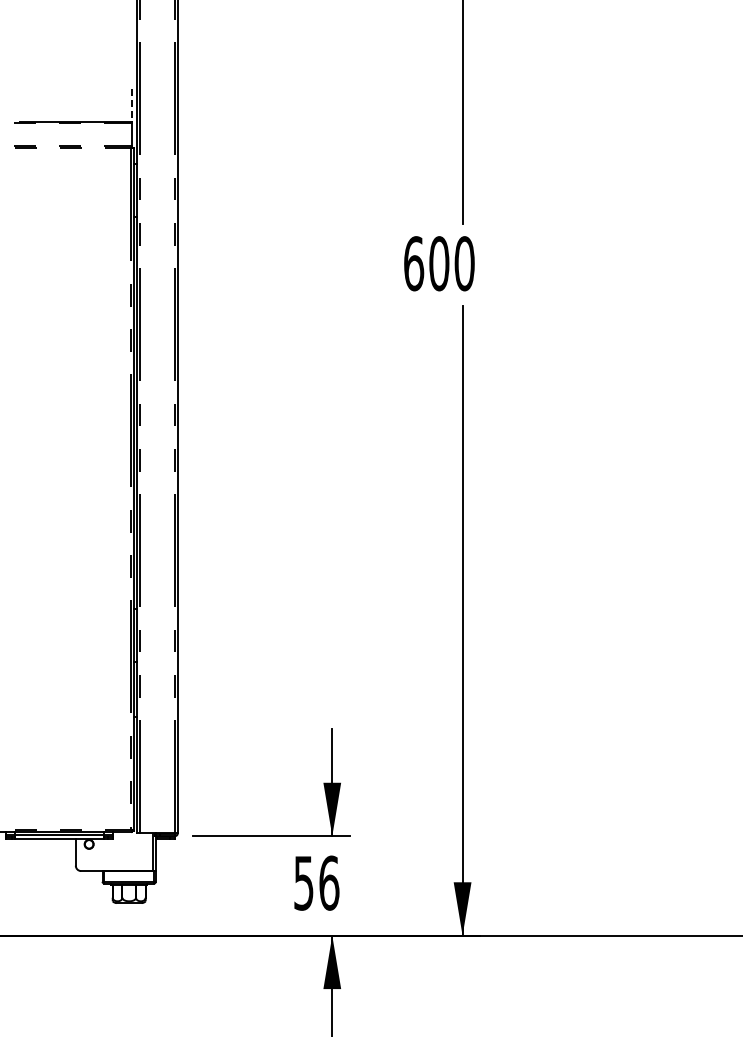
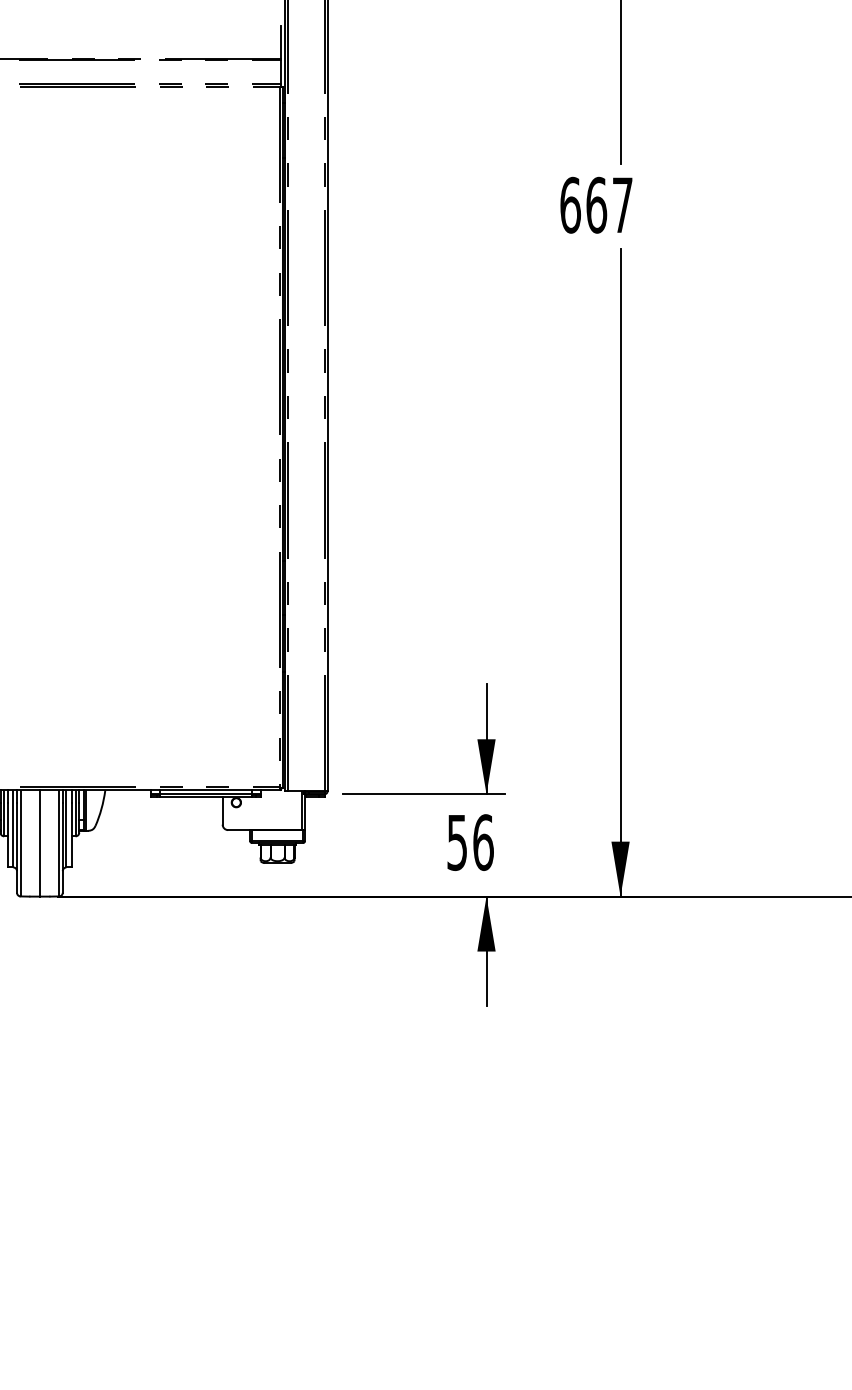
line: (132, 105) -> (280, 42), dashed -> solid
text: (451, 262) -> (609, 204), 600 -> 667

